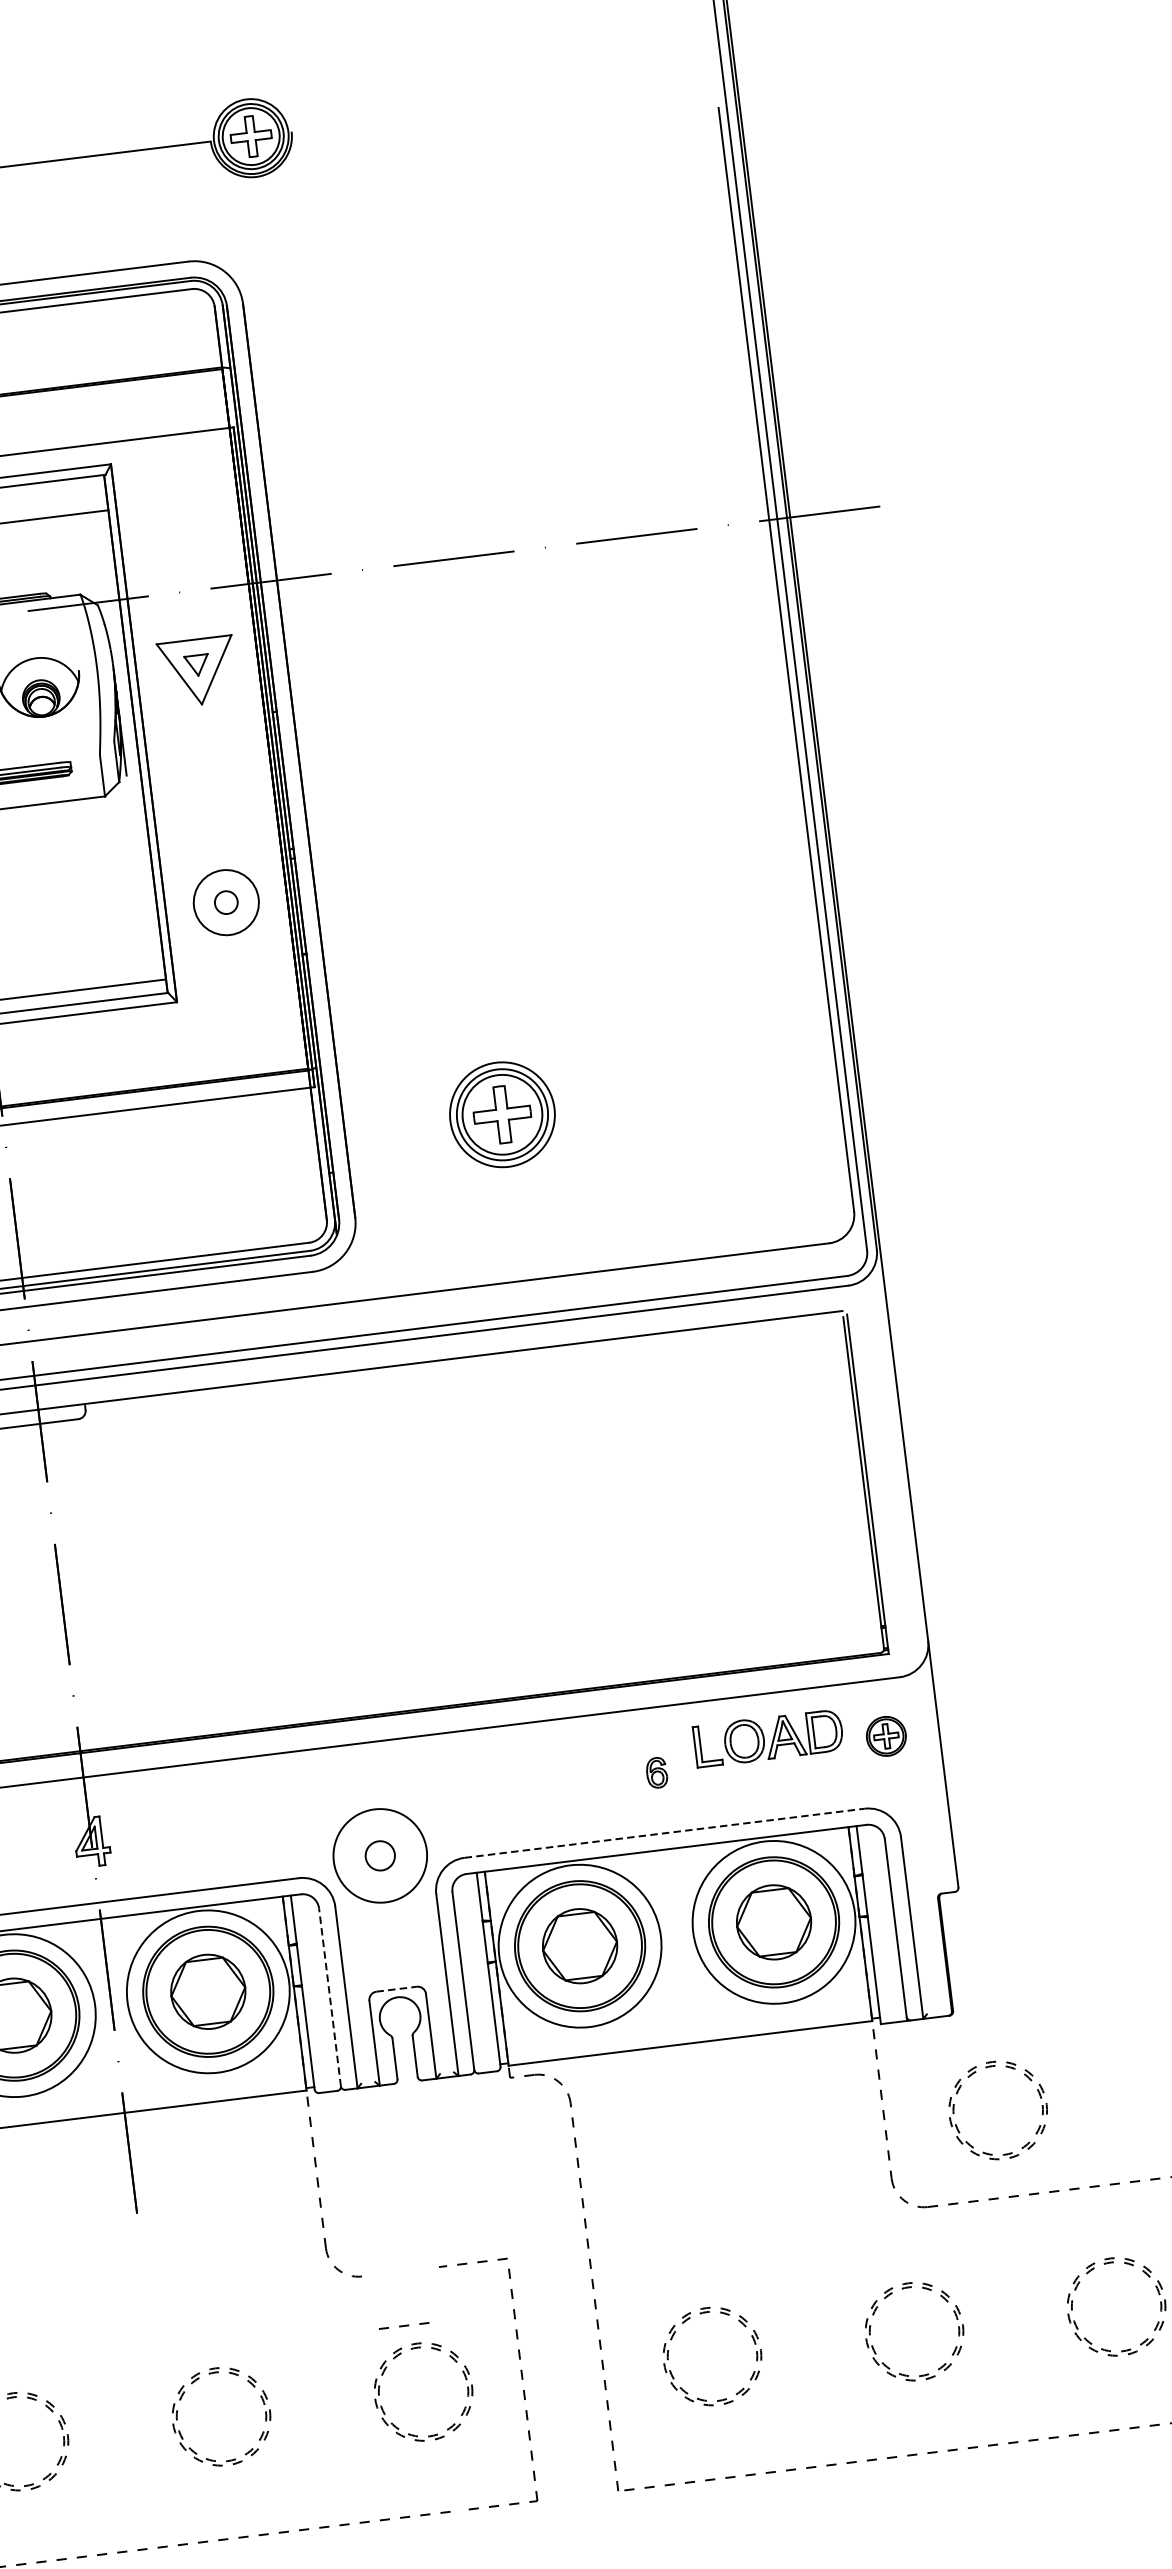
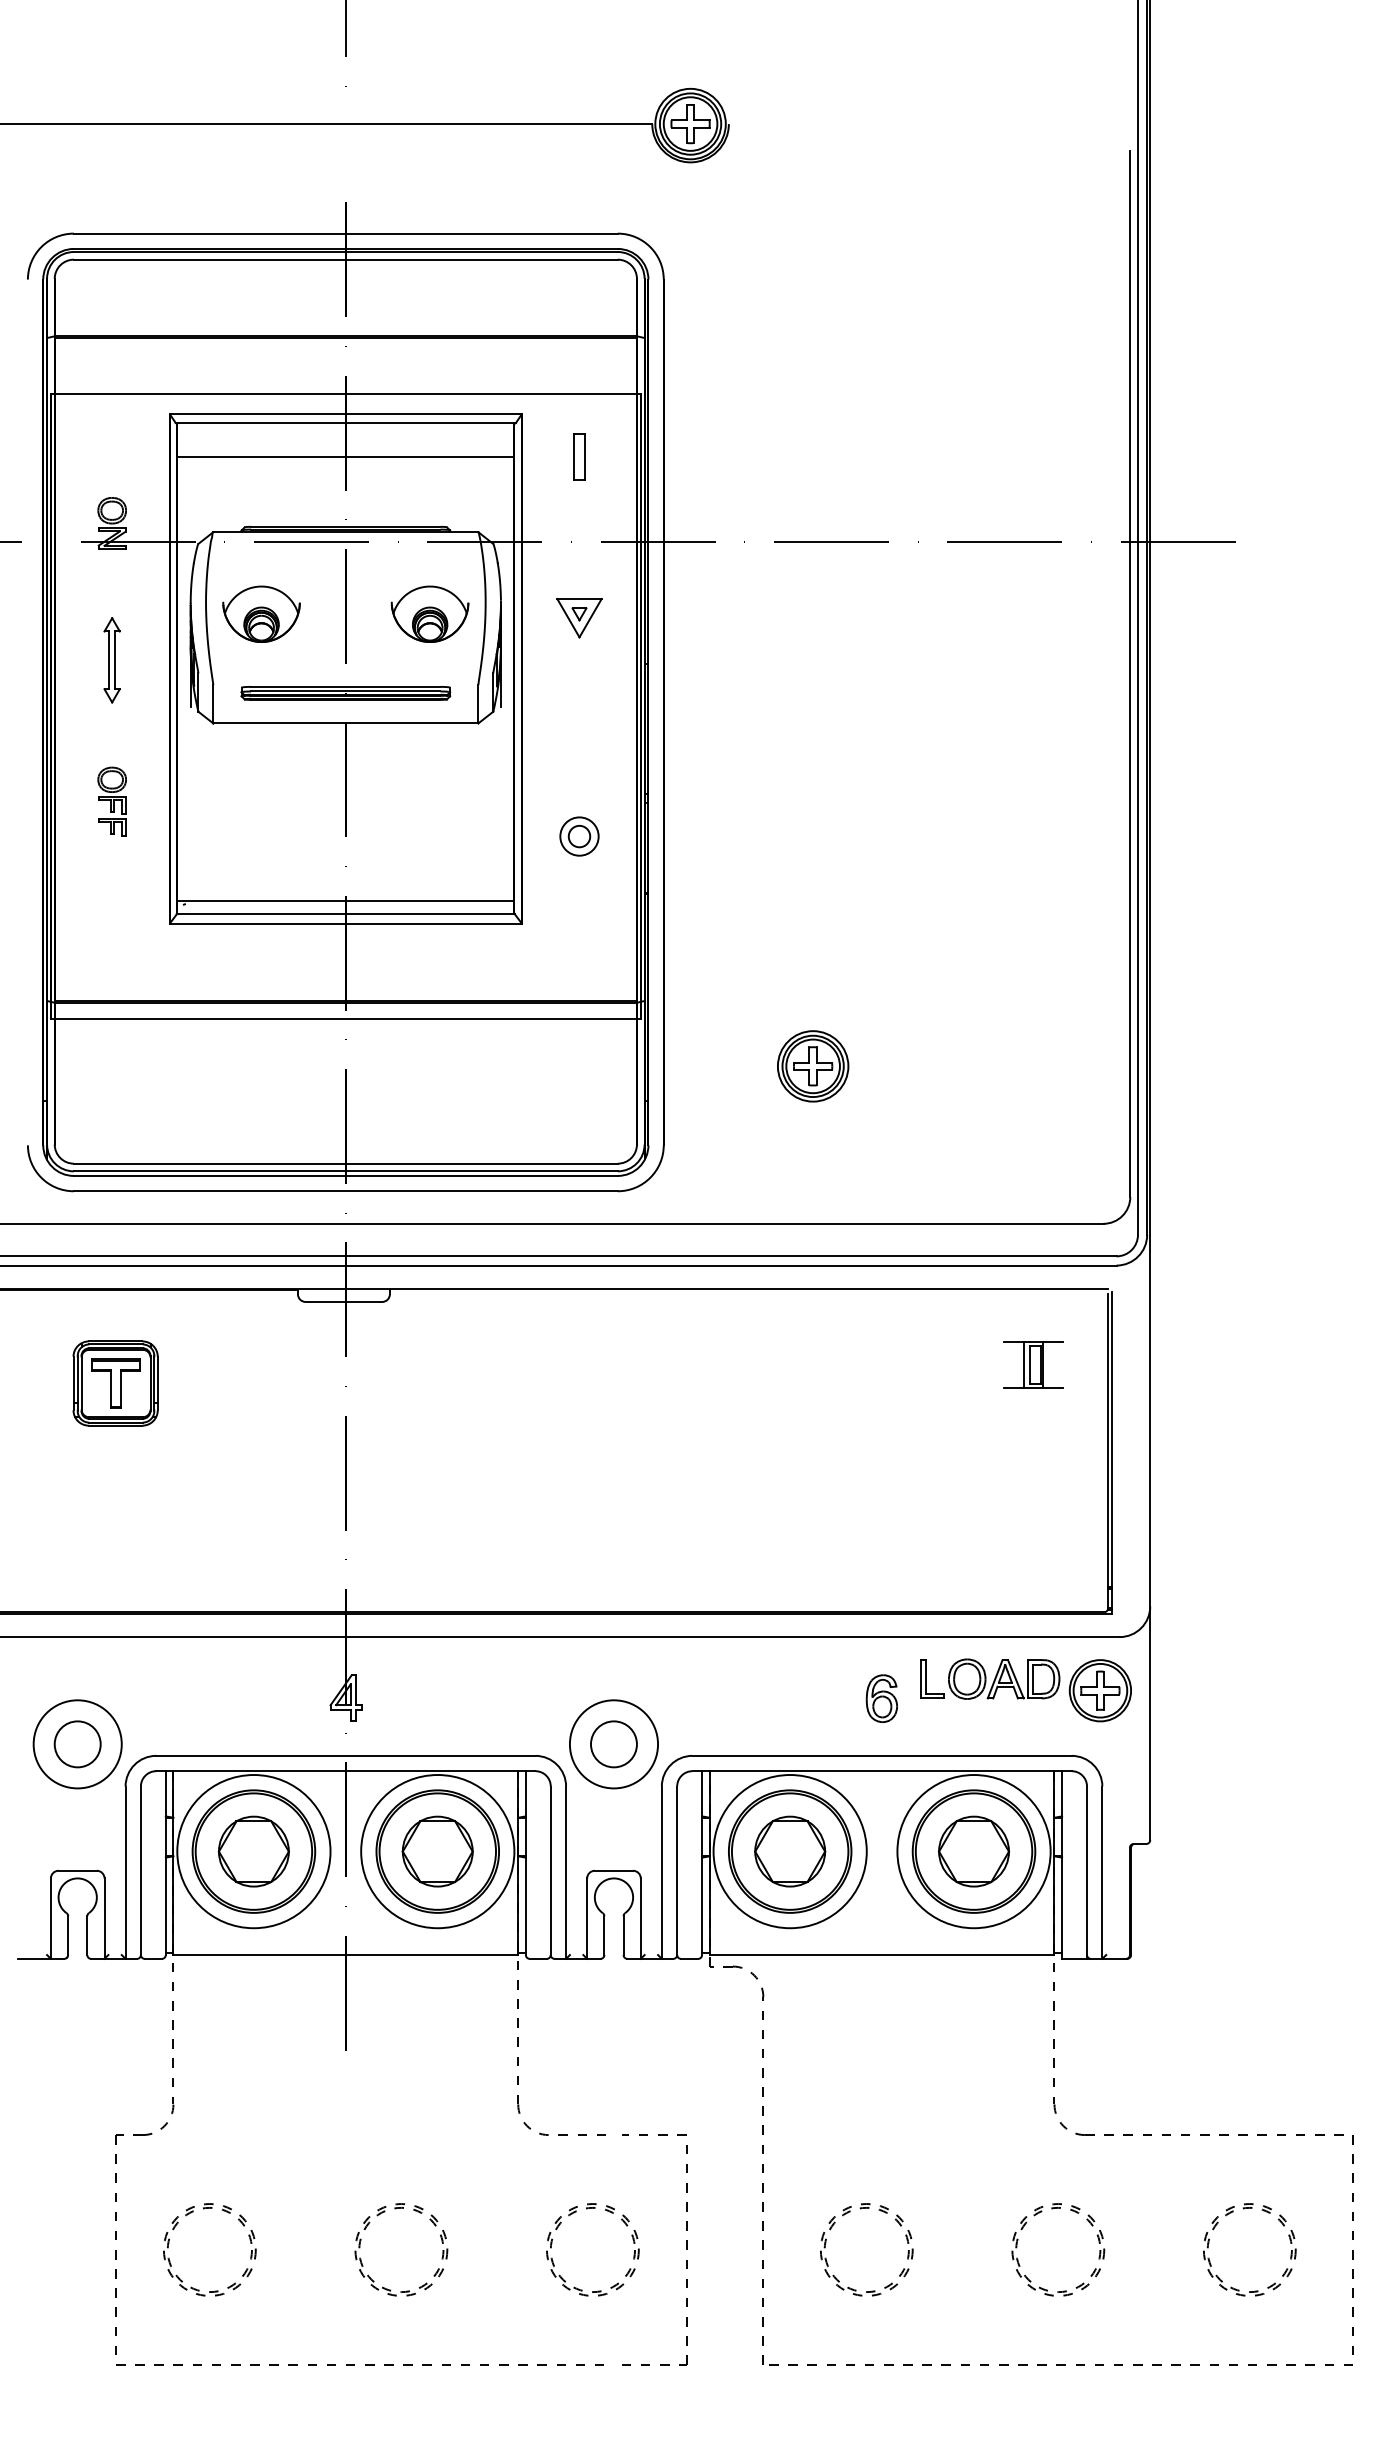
part: (177, 501) -> (579, 456), added
part: (198, 672) -> (579, 618), size x0.62
circle: (226, 902) -> (579, 836), size x0.62
part: (503, 1114) -> (813, 1066), size x0.71
part: (773, 1400) -> (1033, 1364), added
part: (885, 1736) -> (1099, 1690), size x1.67
part: (656, 1772) -> (881, 1698), size x1.67
line: (665, 1832) -> (882, 1755), dashed -> solid
circle: (379, 1856) -> (613, 1744), size x1.67
line: (397, 1988) -> (614, 1870), dashed -> solid
line: (329, 1997) -> (550, 1870), dashed -> solid
part: (974, 2074) -> (1143, 2016), removed
line: (403, 2325) -> (581, 2134), moved

